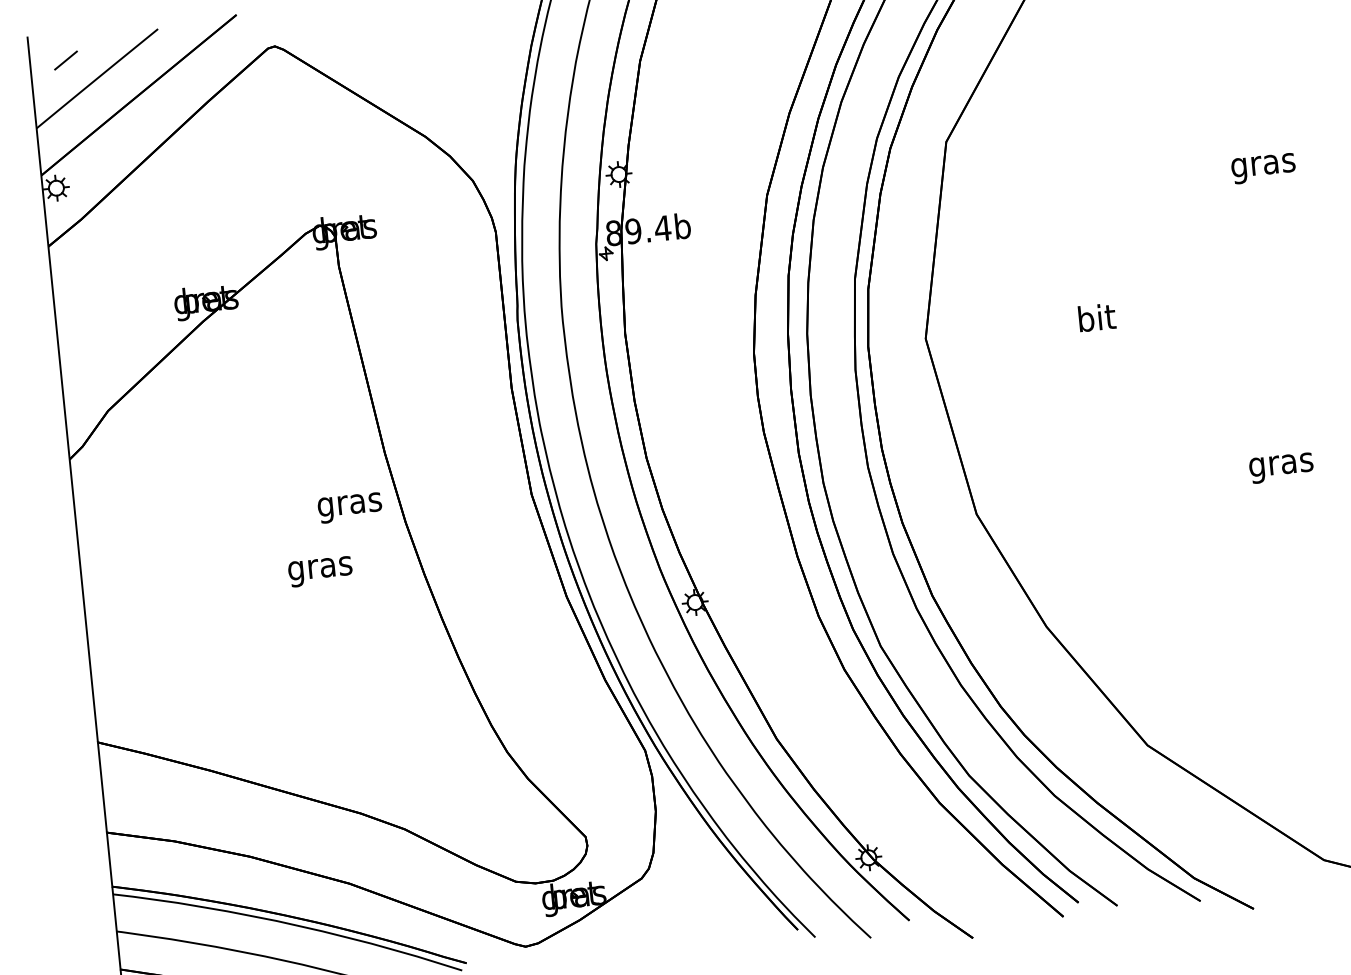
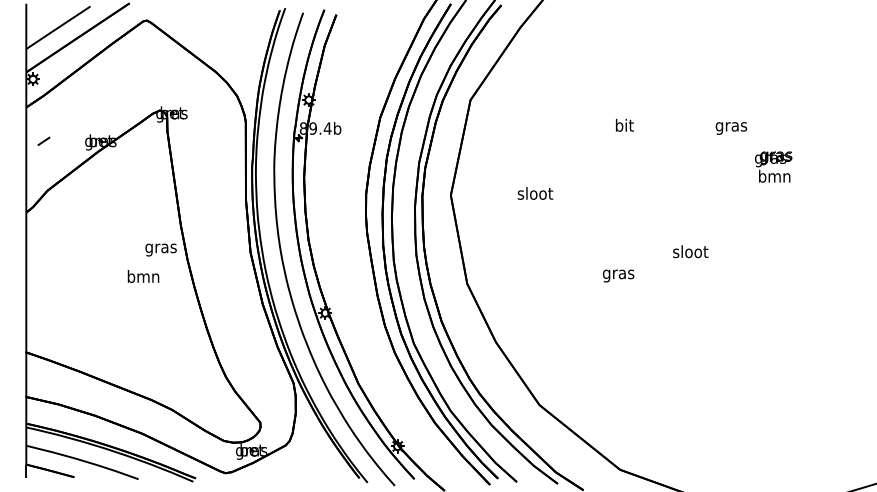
line: (64, 58) -> (43, 140), moved
text: (1263, 164) -> (624, 126), gras -> bit
text: (1096, 317) -> (535, 193), bit -> sloot
text: (320, 569) -> (143, 278), gras -> bmn

